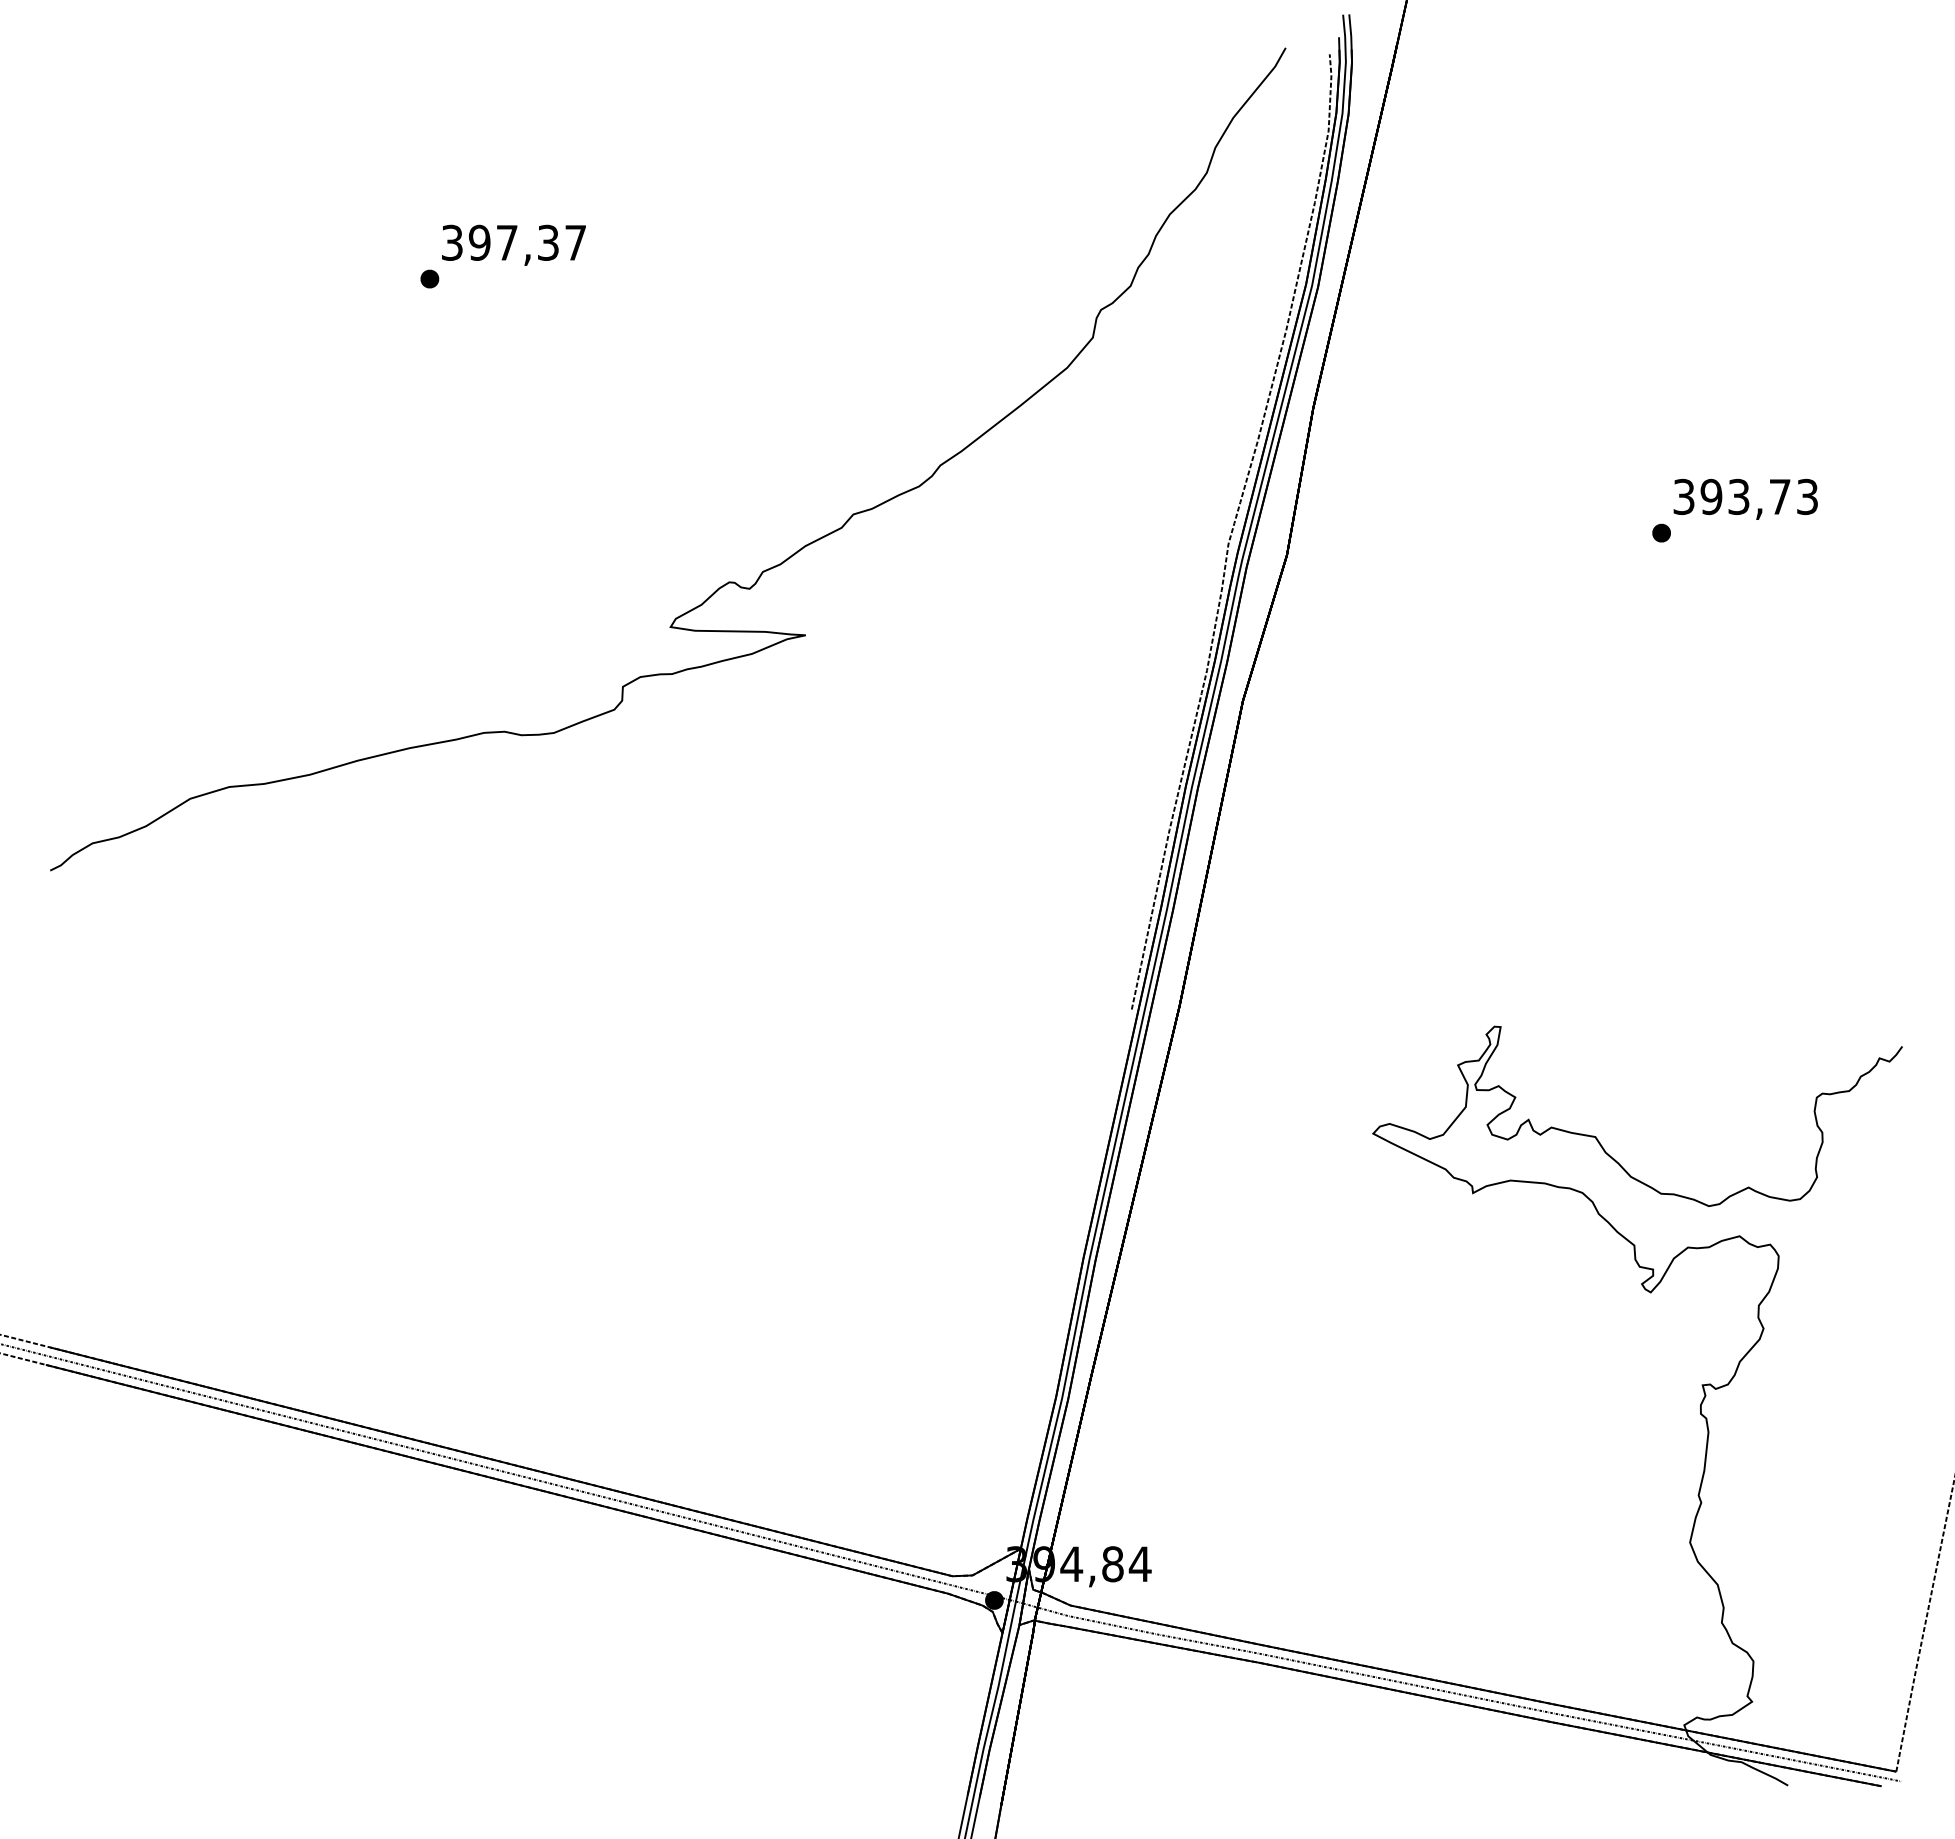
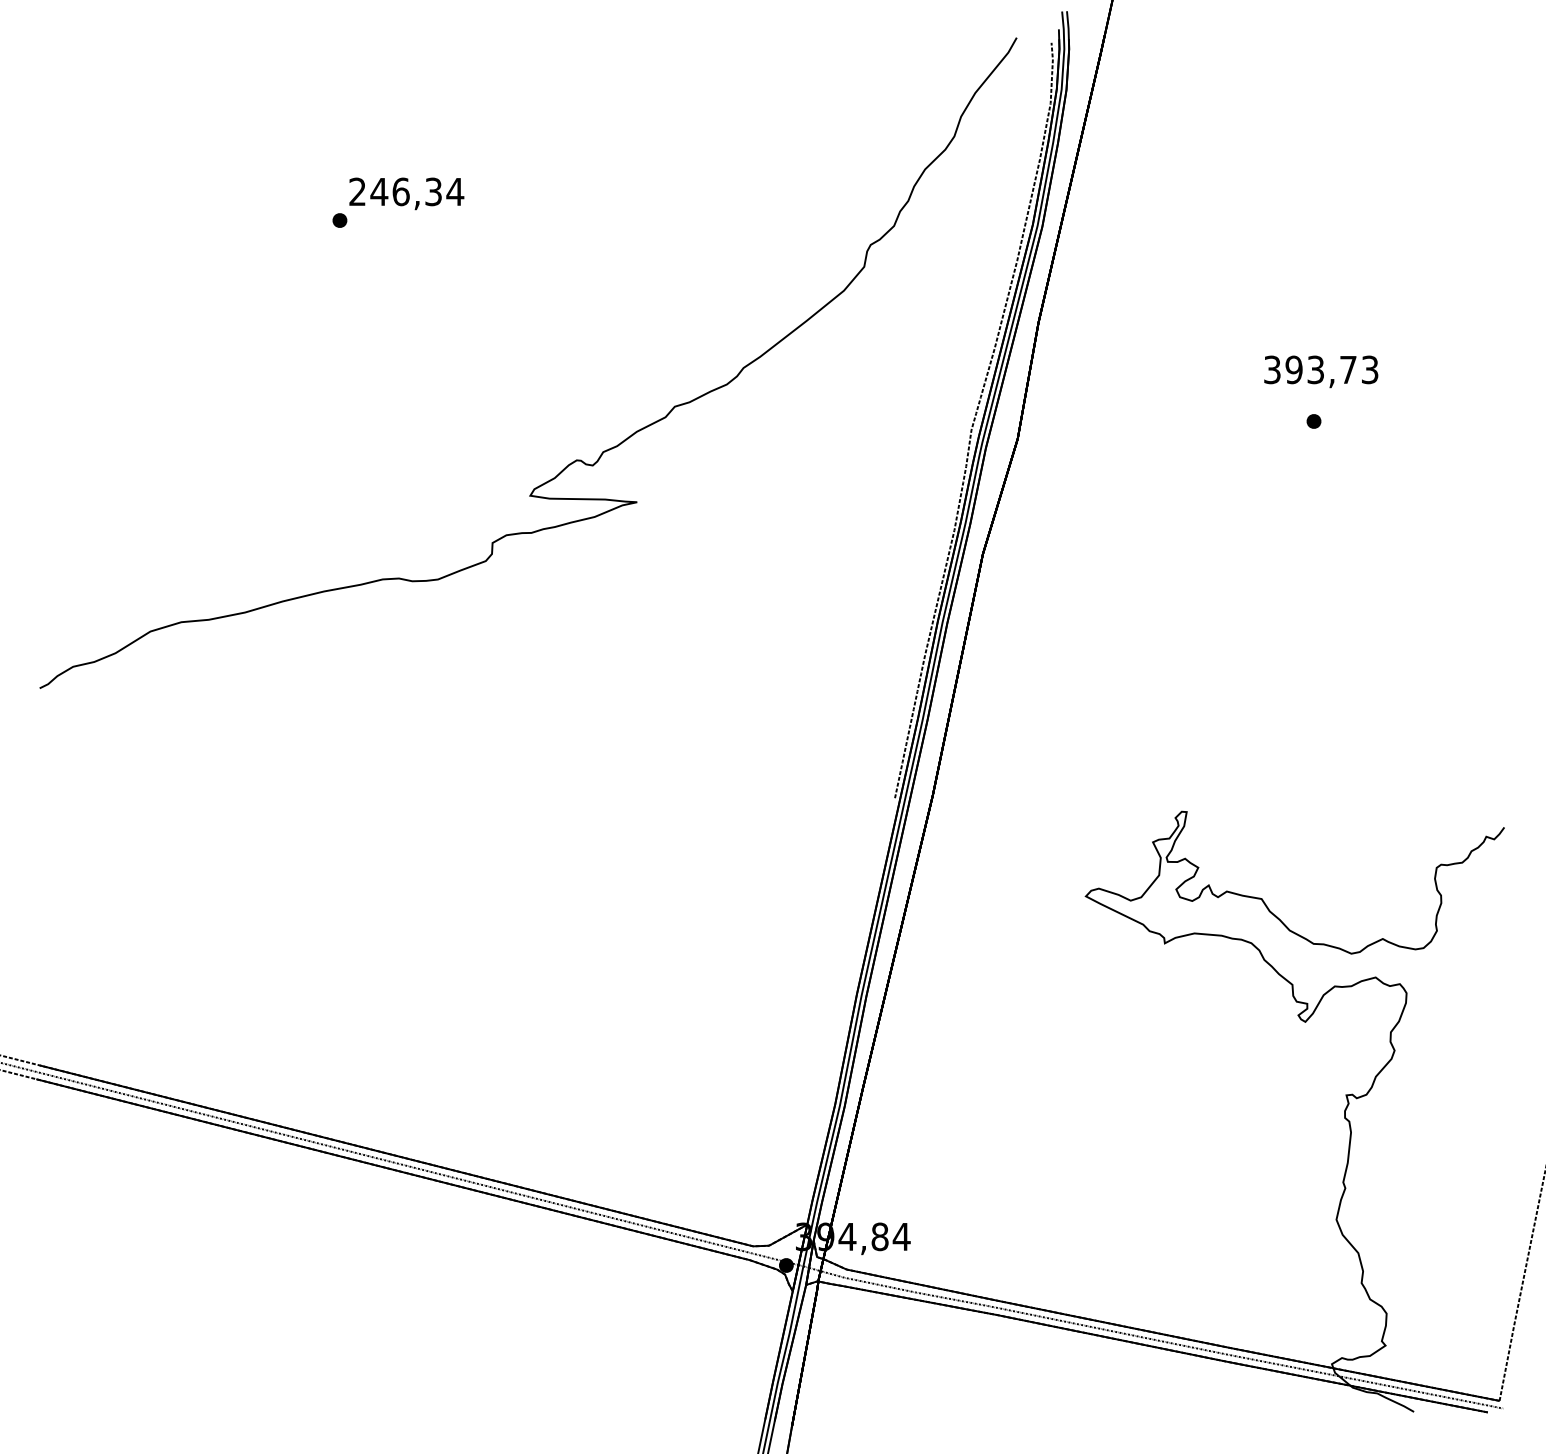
text: (514, 242) -> (406, 191), 397,37 -> 246,34
text: (1745, 498) -> (1321, 371), moved

